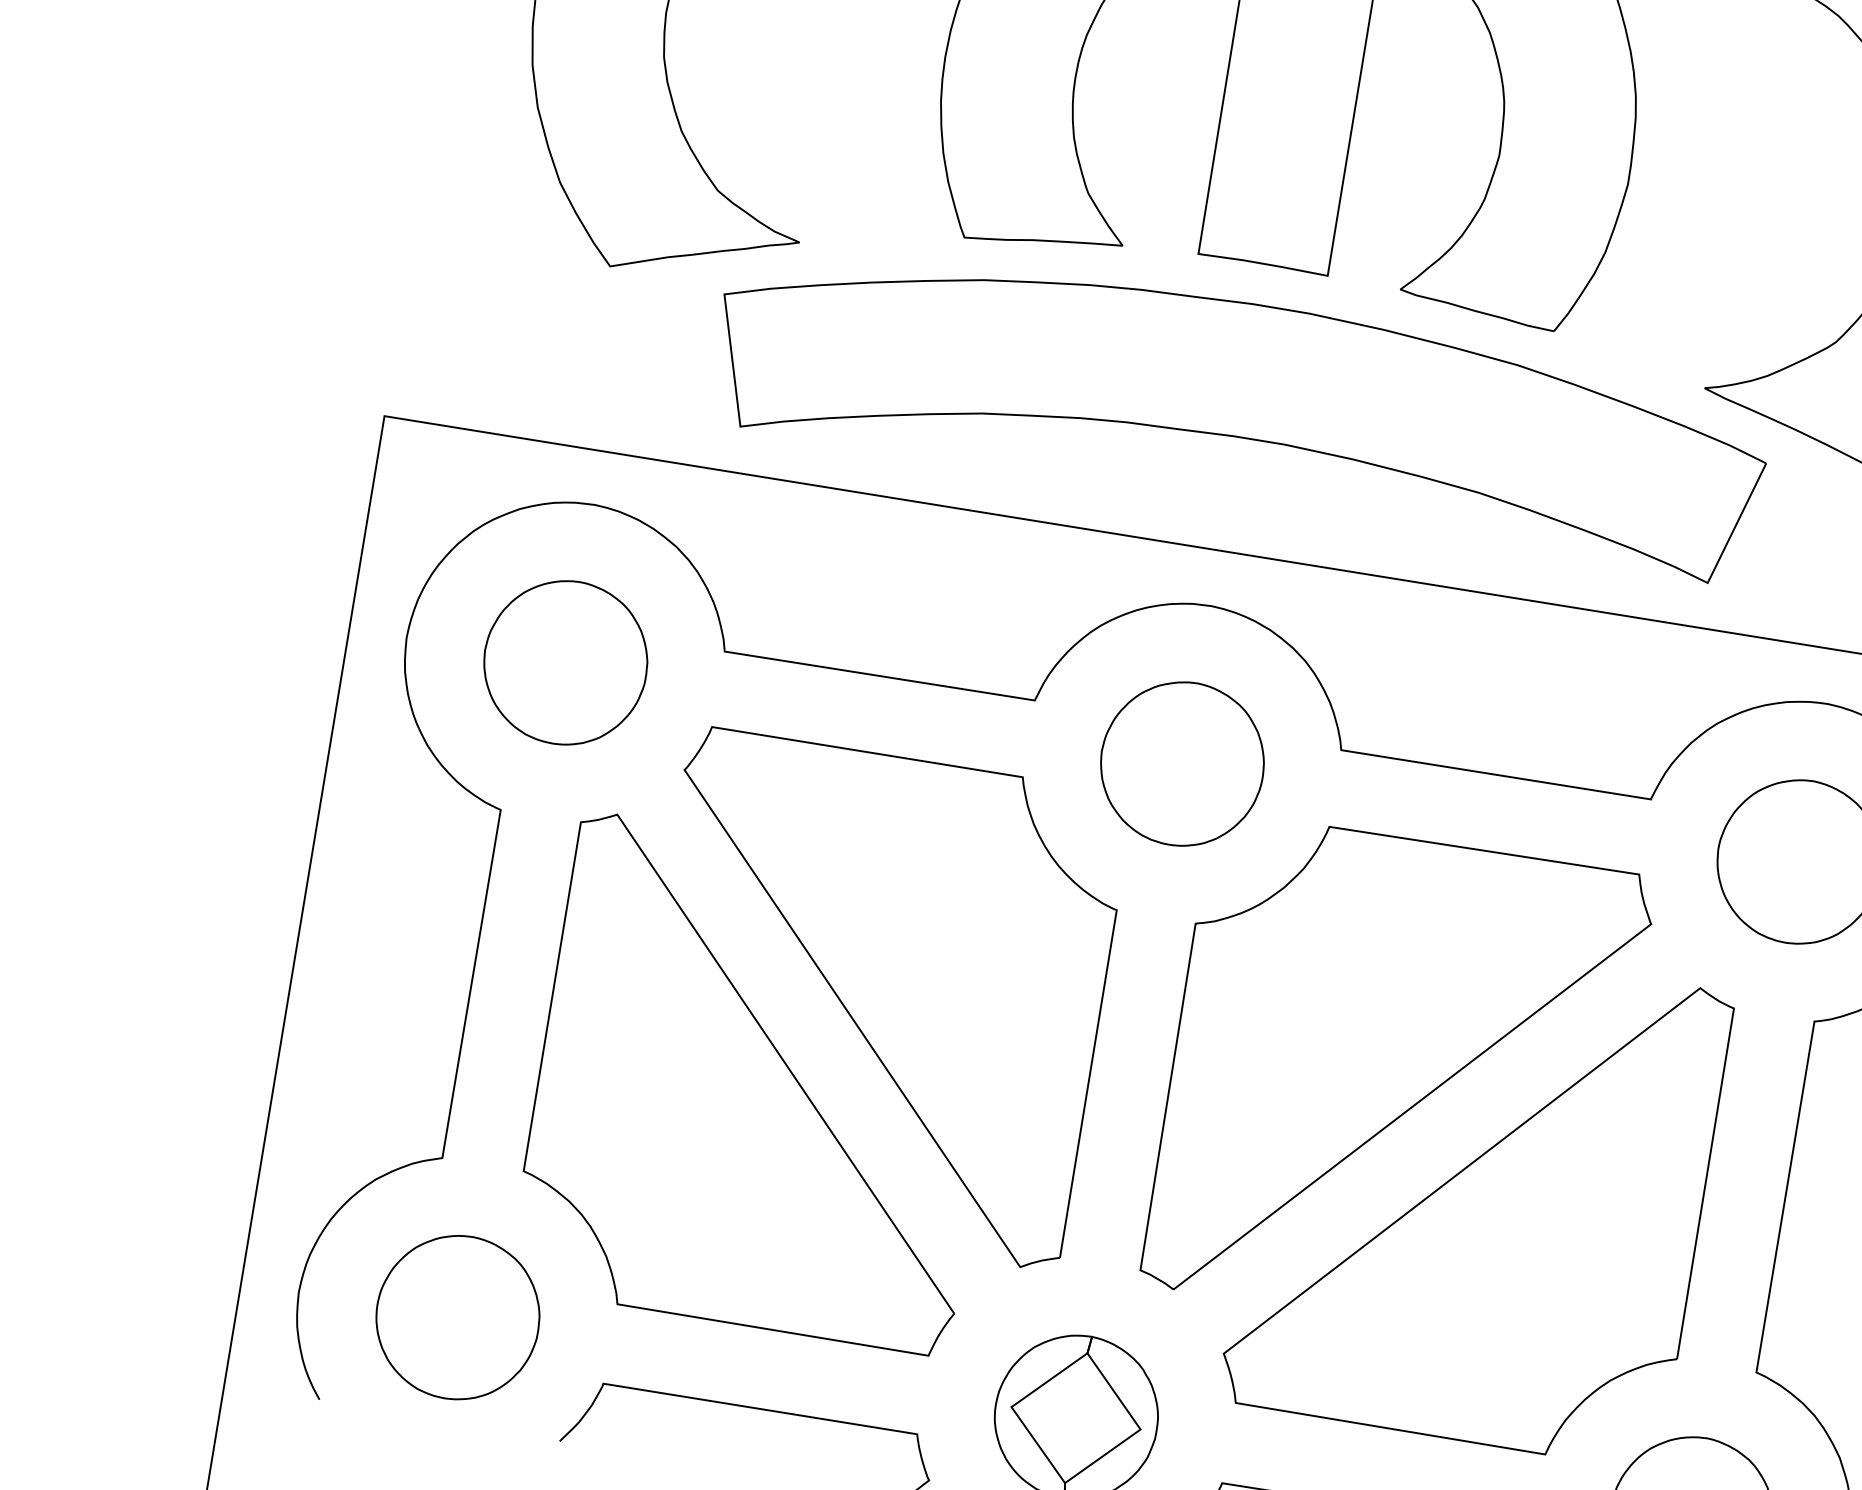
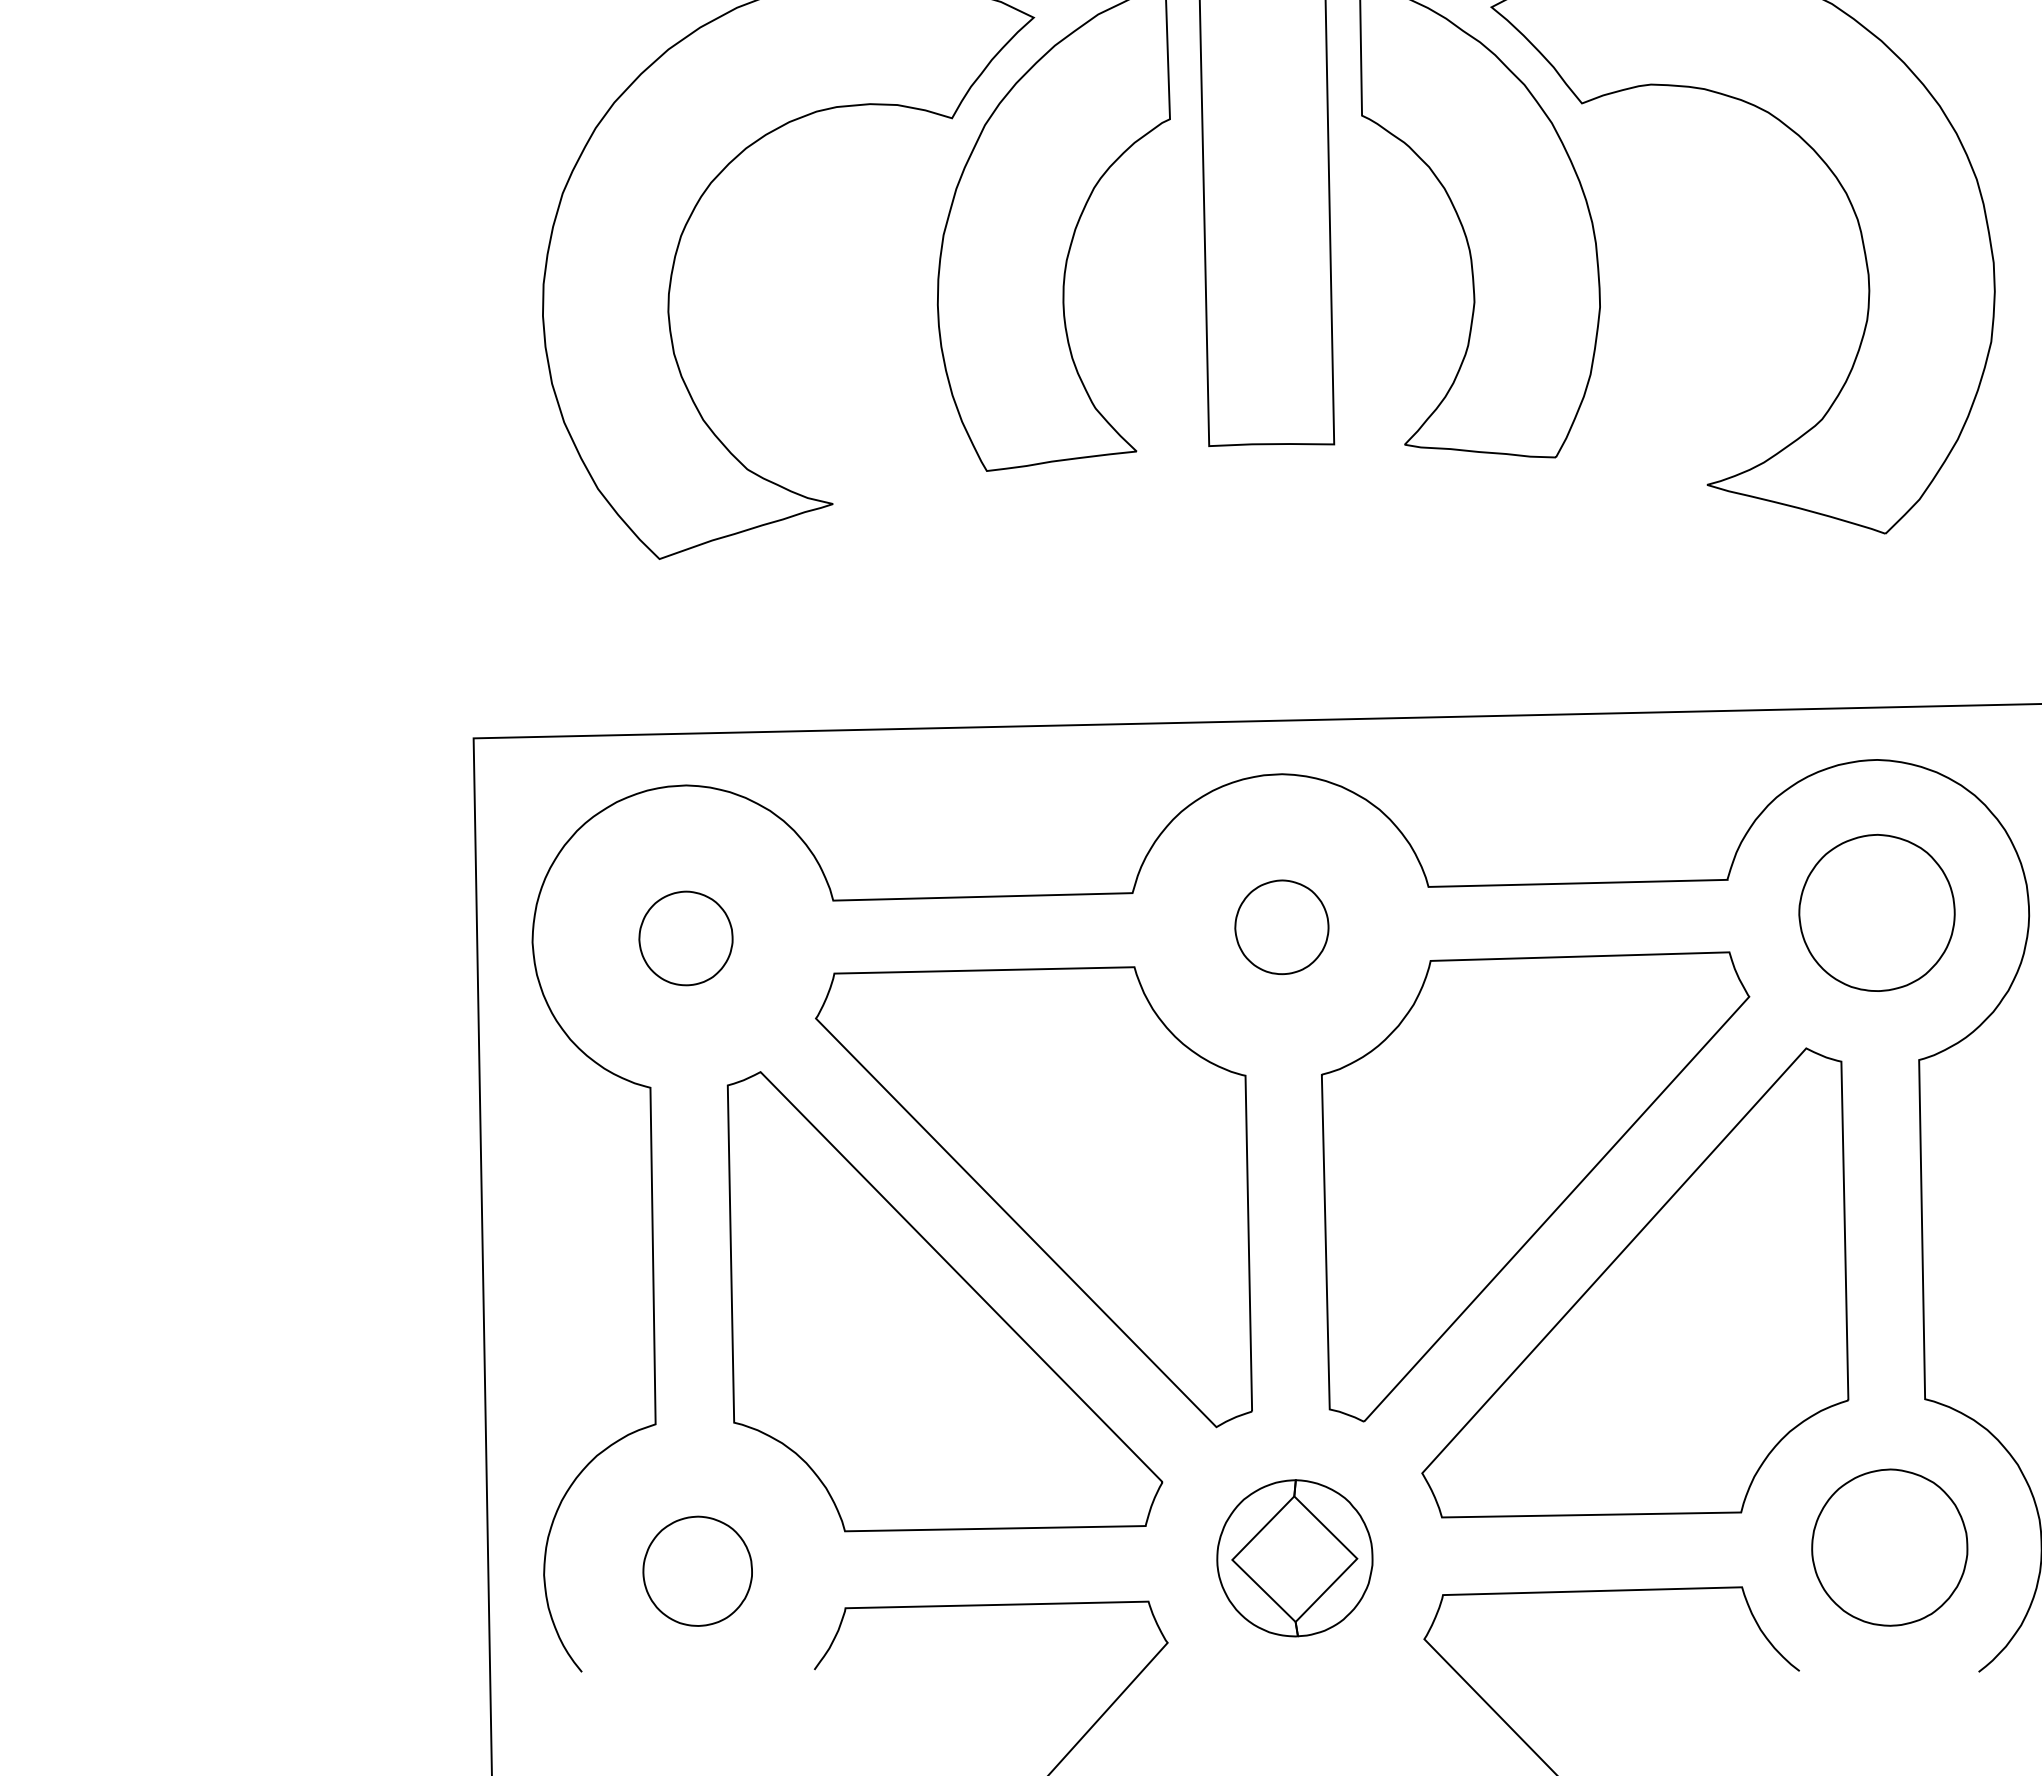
part: (1239, 409) -> (1274, 584), removed
part: (565, 662) -> (685, 938), size x0.6
part: (1181, 764) -> (1281, 927), size x0.6
part: (457, 1317) -> (697, 1571), size x0.7

